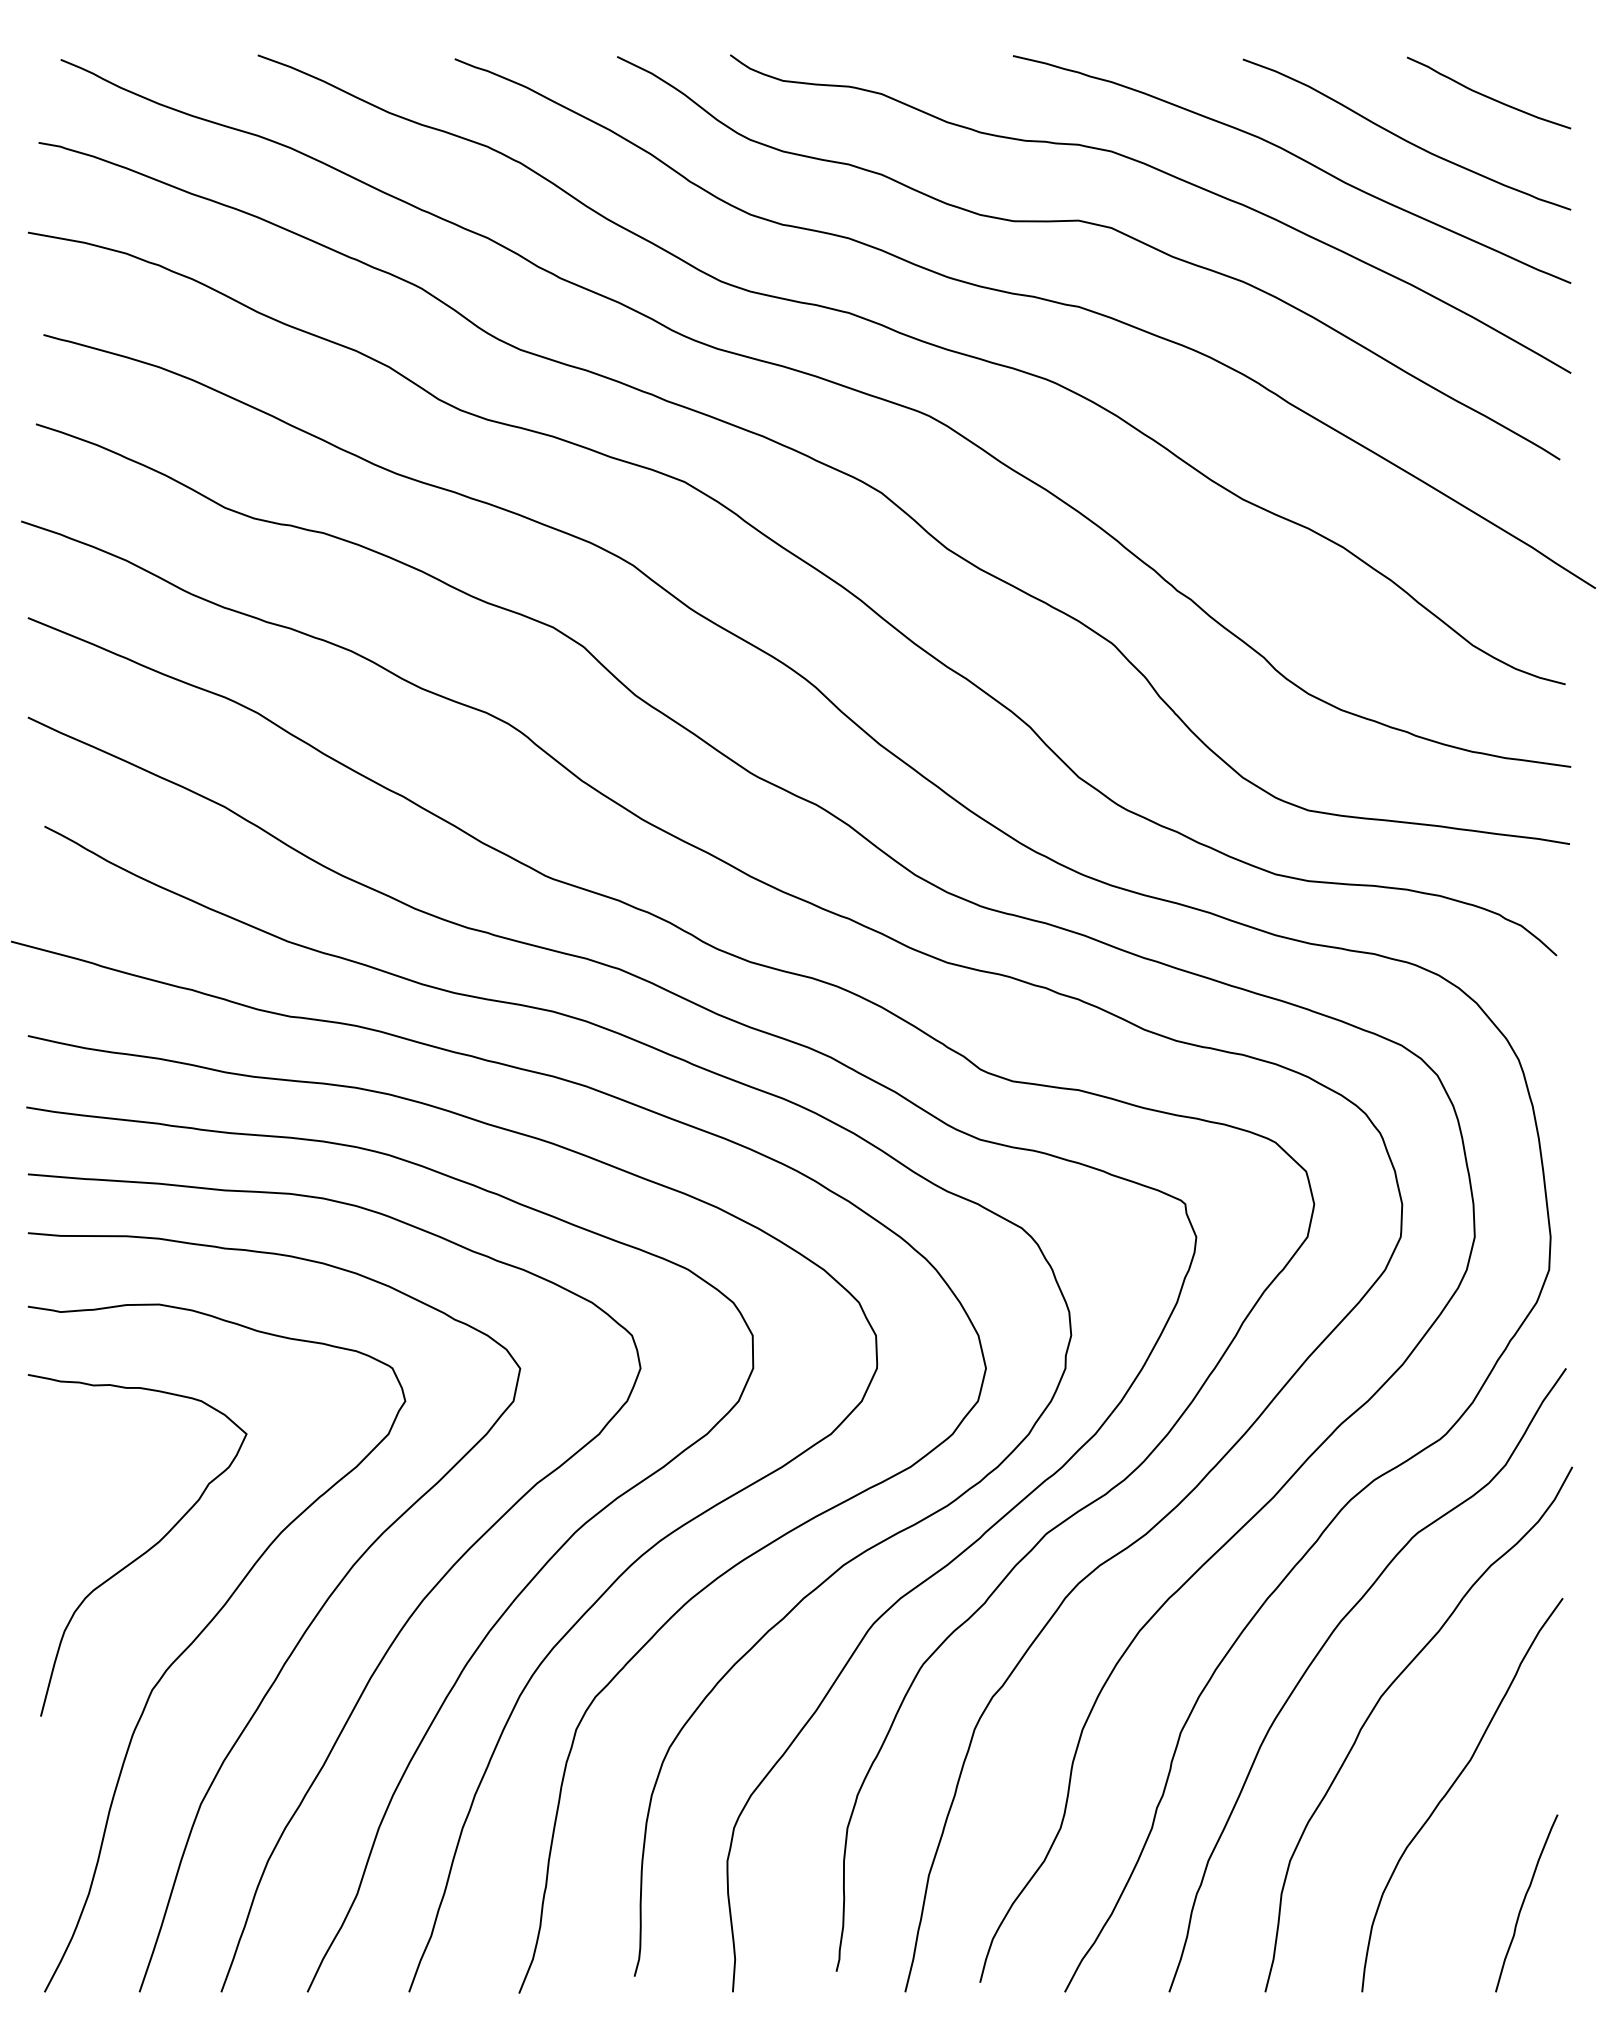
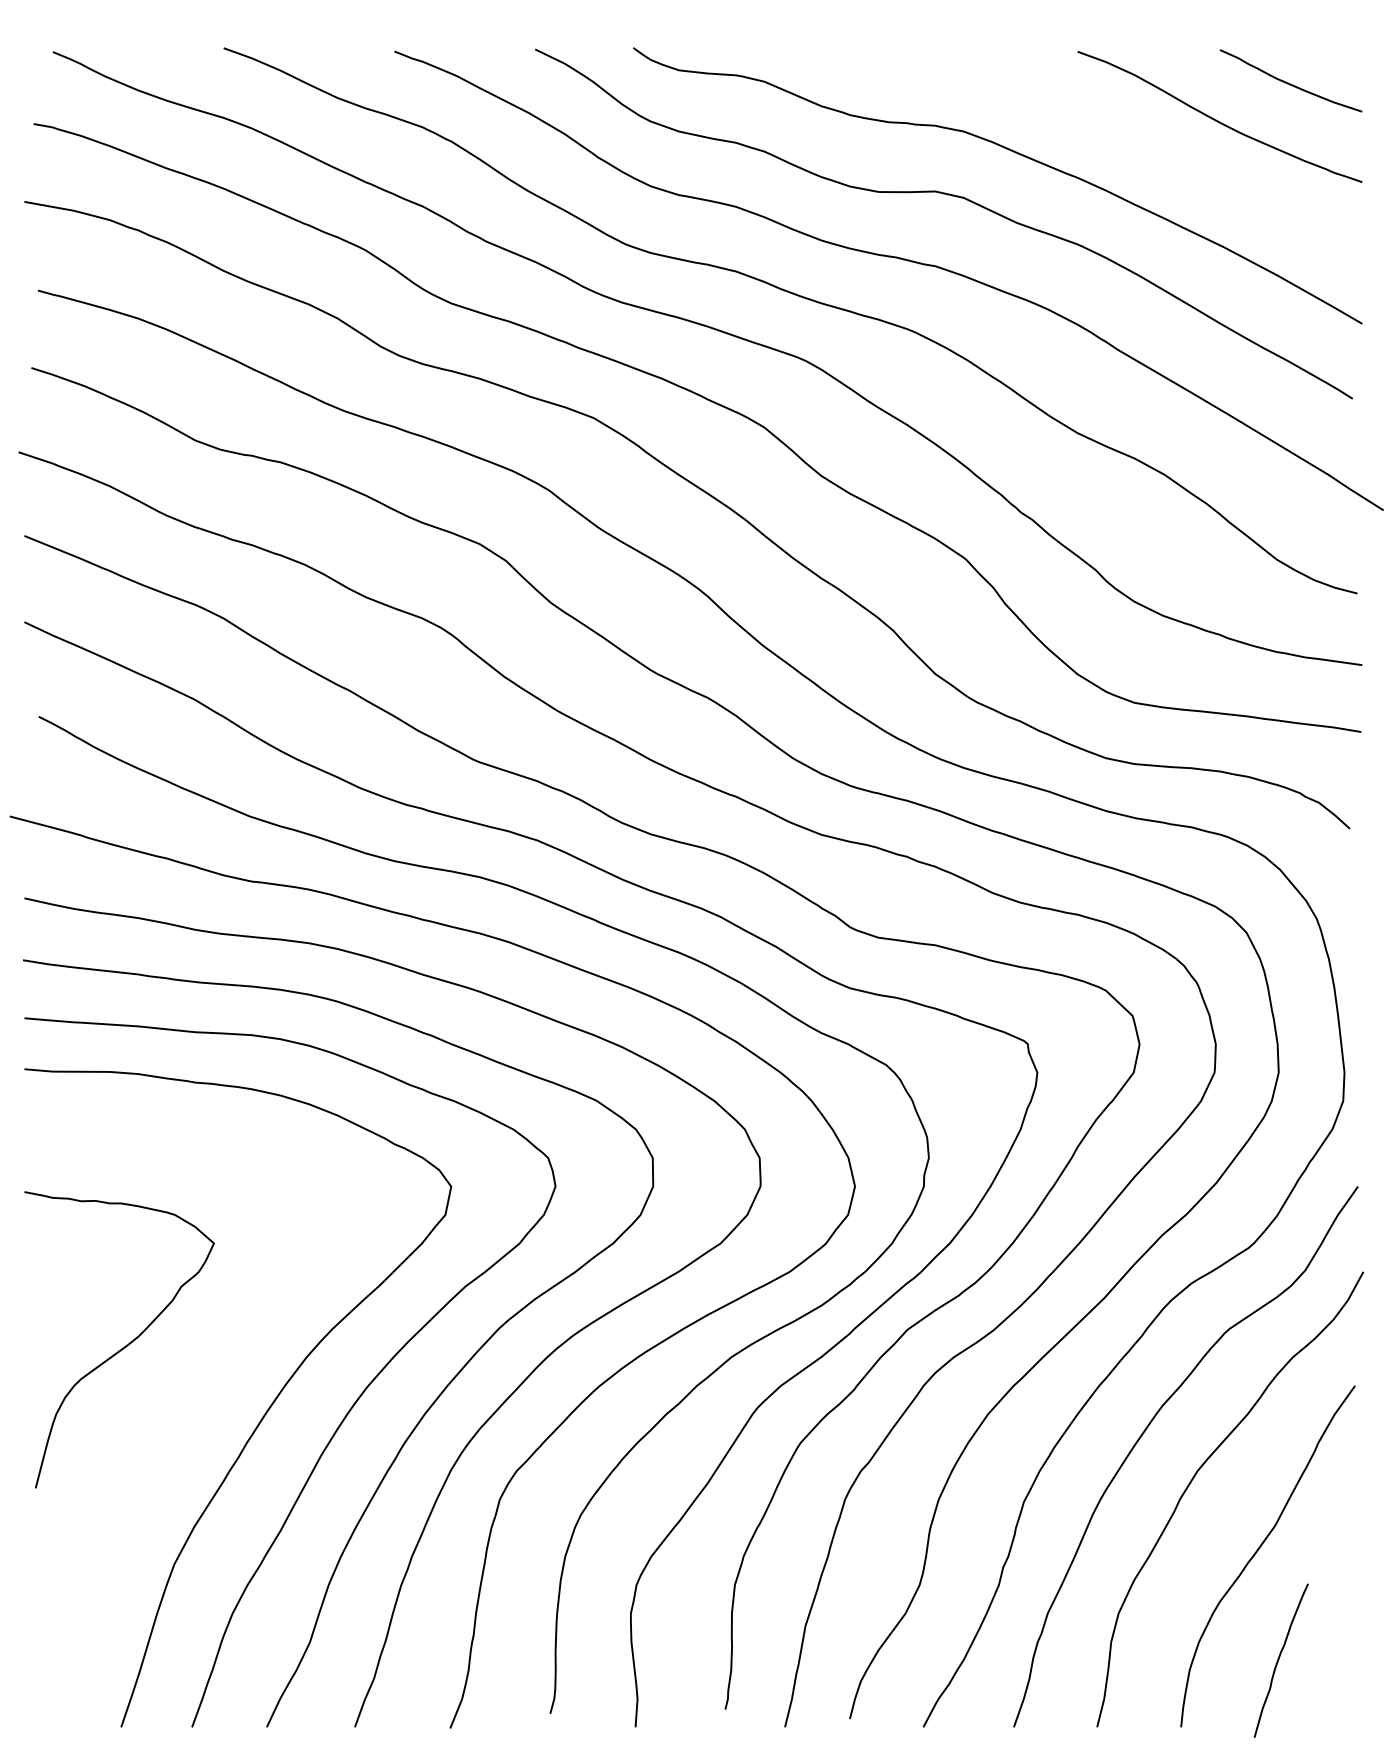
curve: (1298, 158) -> (1125, 137), removed
curve: (199, 1636) -> (173, 1418), removed
curve: (1524, 1902) -> (1279, 1659), moved

